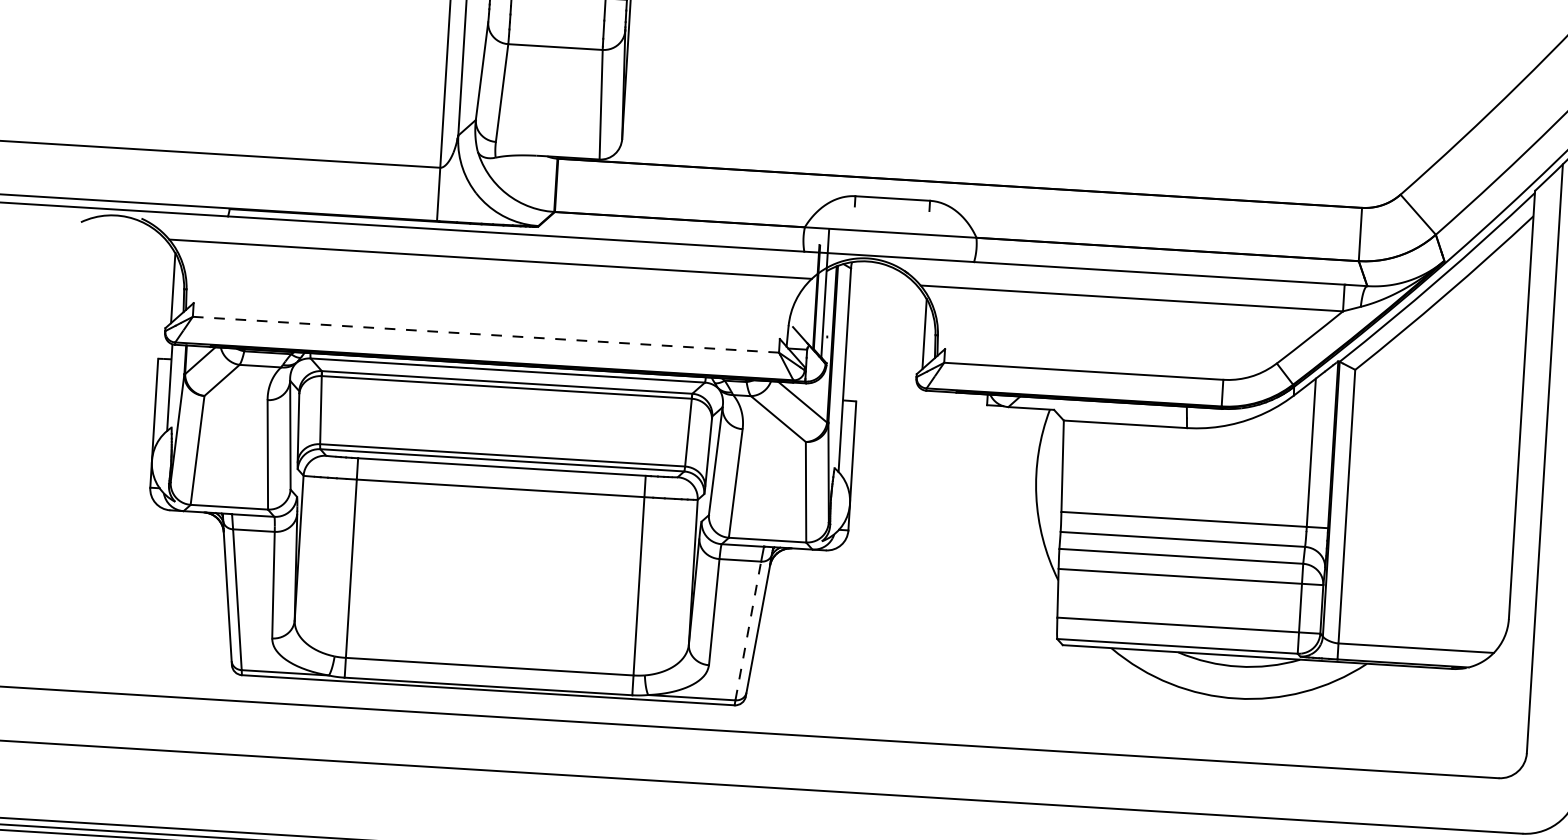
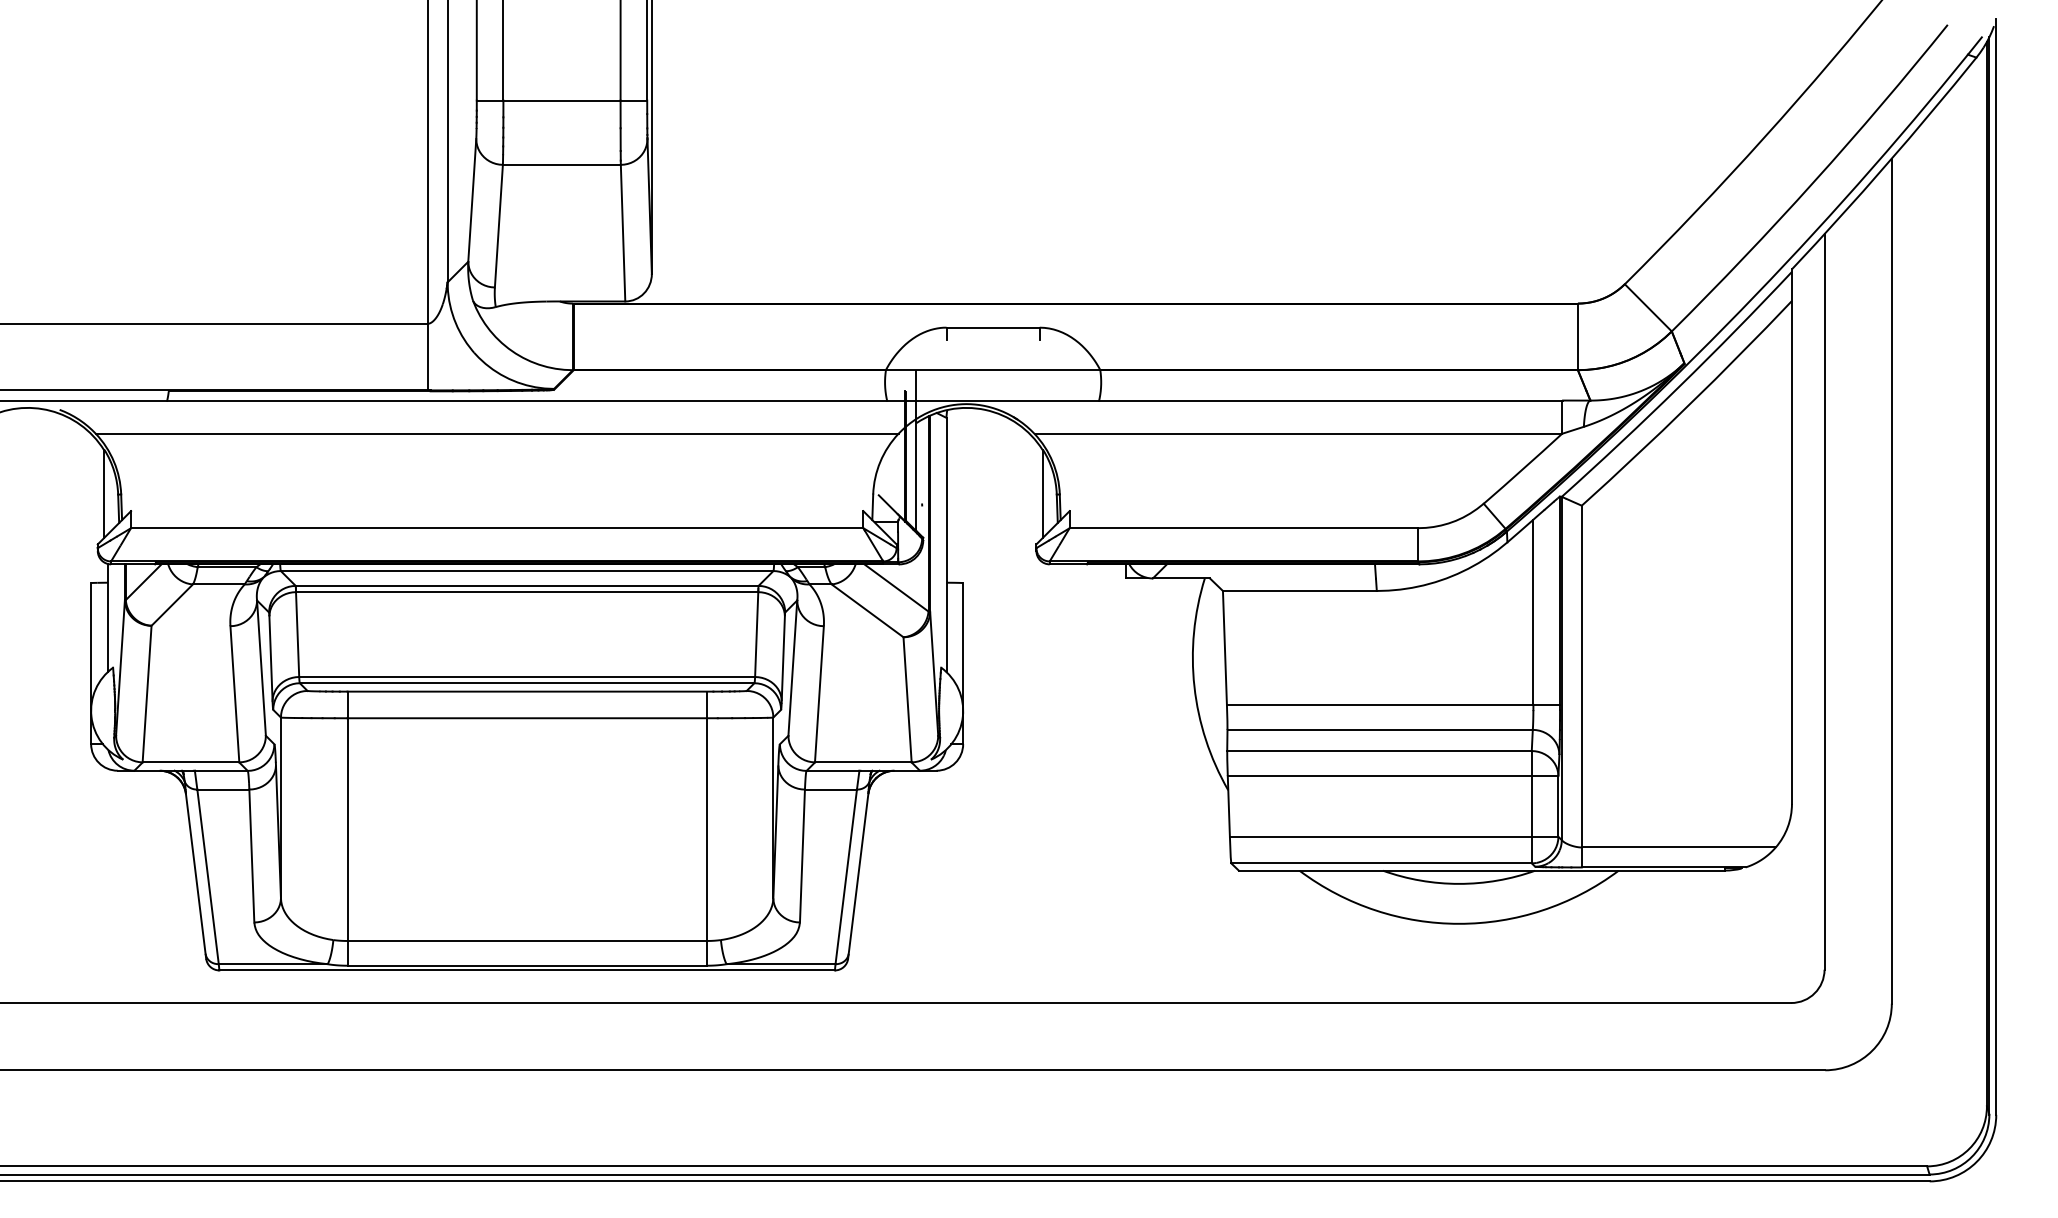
line: (486, 335) -> (497, 528), dashed -> solid
line: (748, 630) -> (846, 876), dashed -> solid

